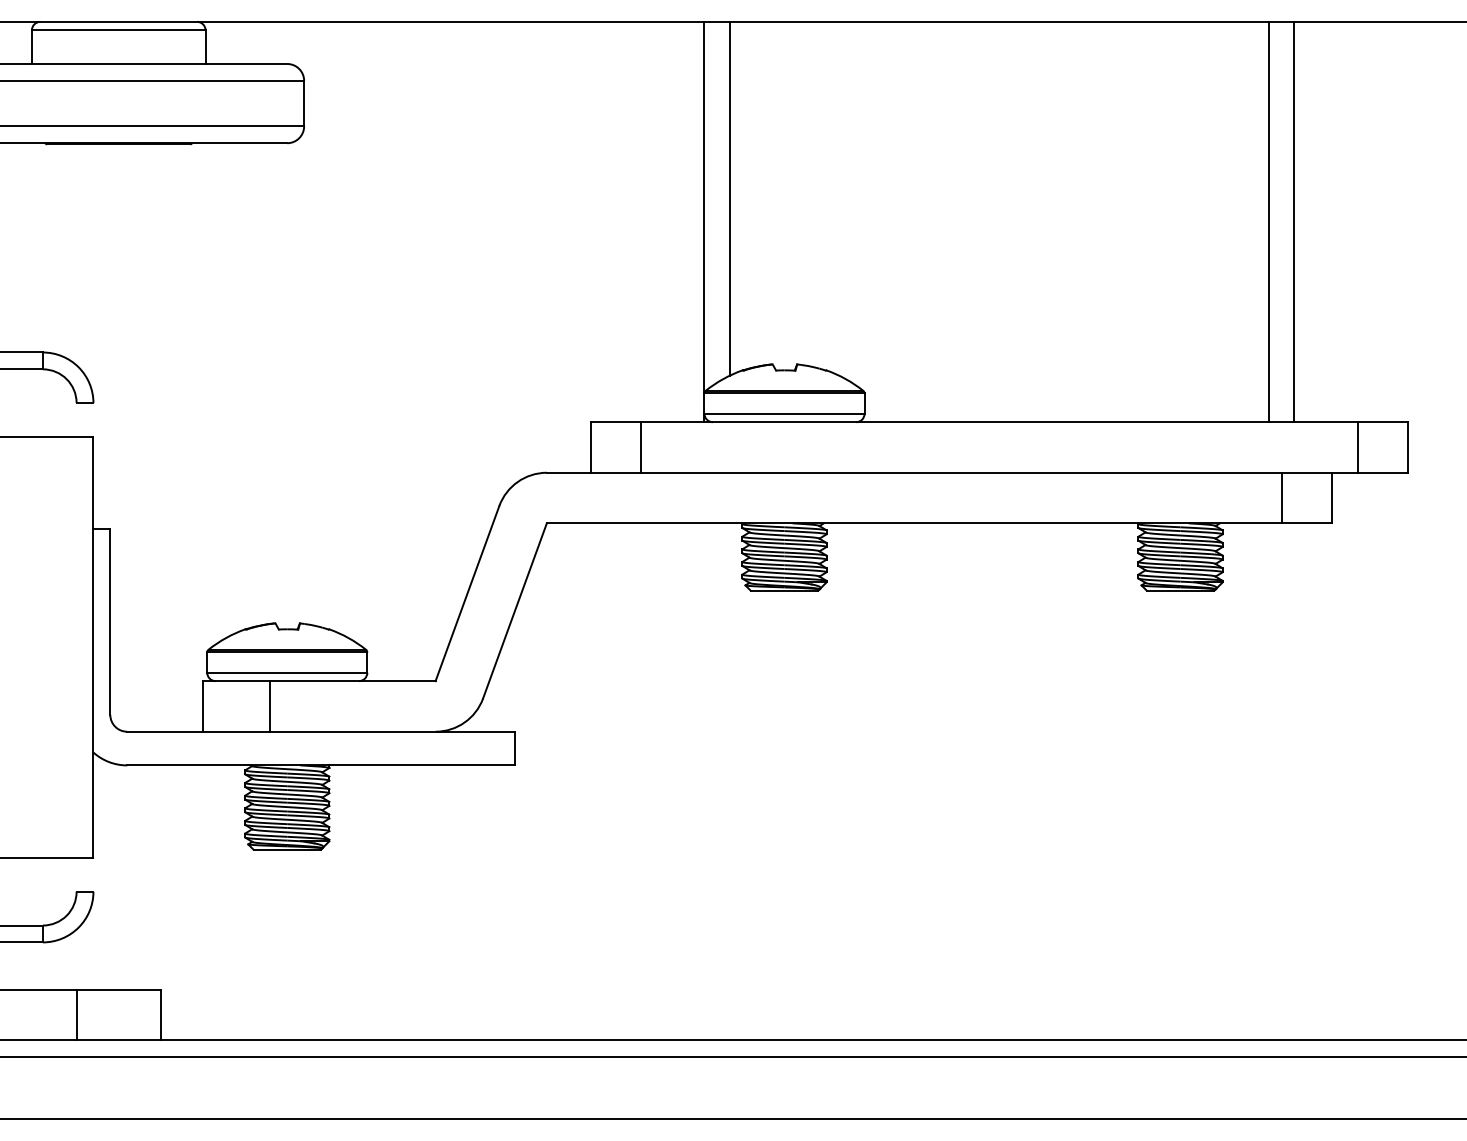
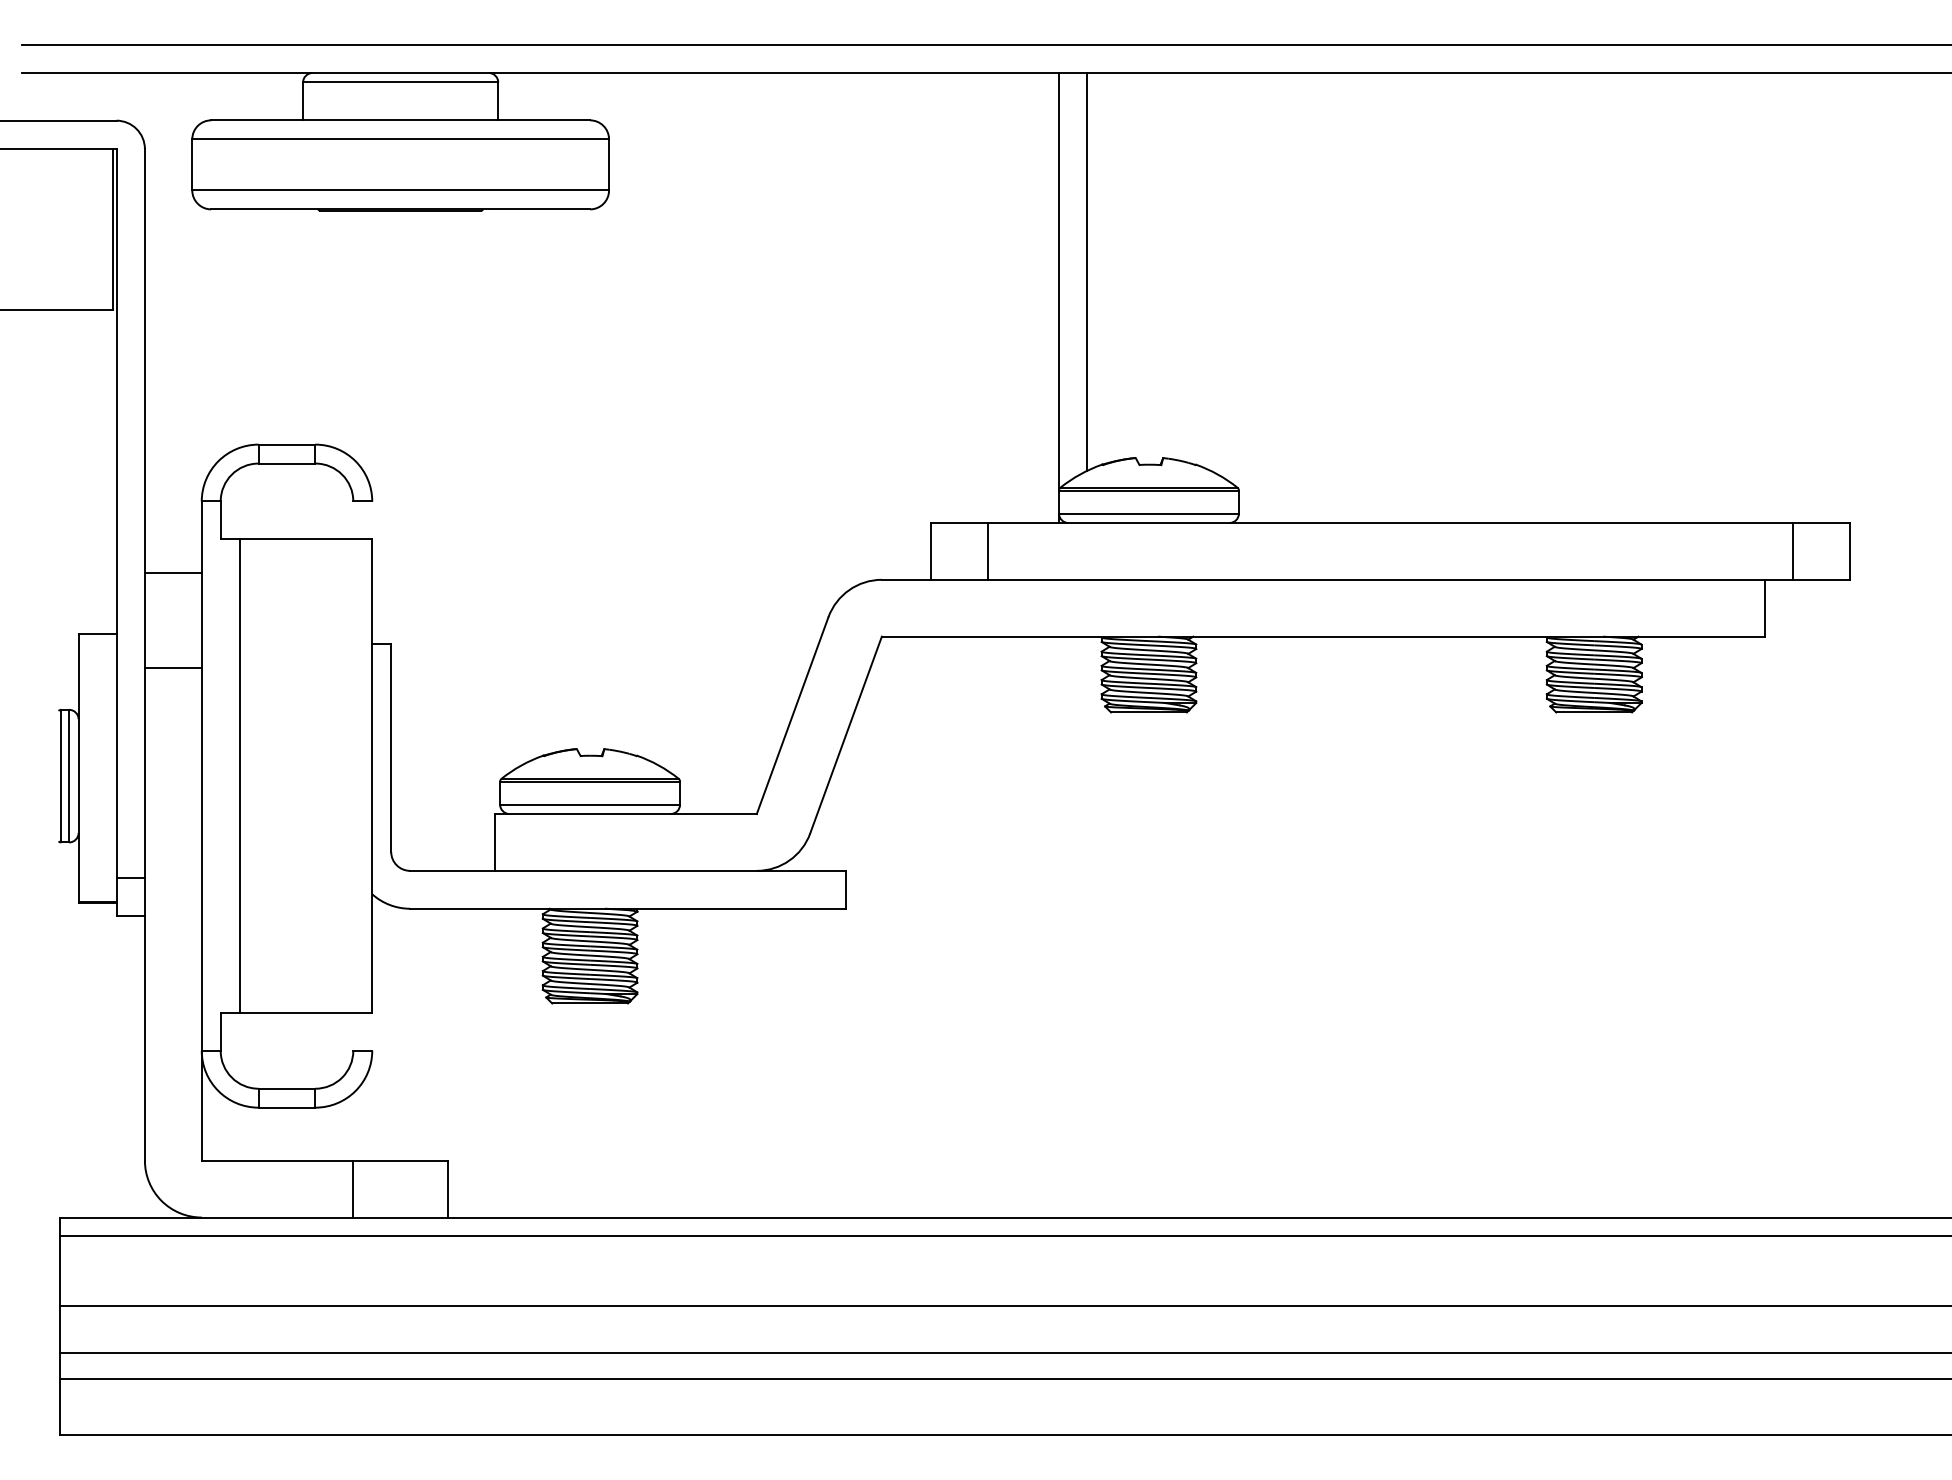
line: (1268, 221) -> (1693, 297), removed
line: (1294, 221) -> (1722, 297), removed
line: (1281, 497) -> (1707, 607), removed
line: (270, 706) -> (571, 842), removed

